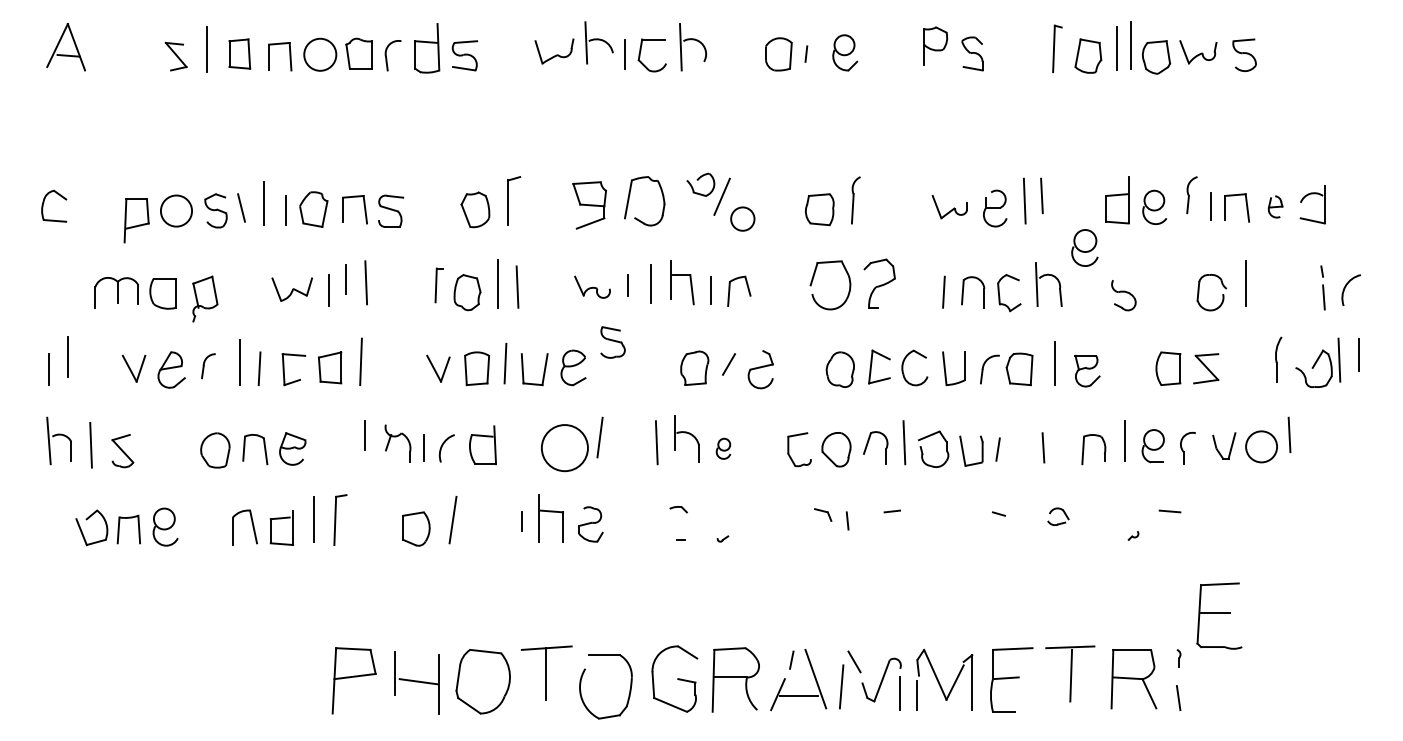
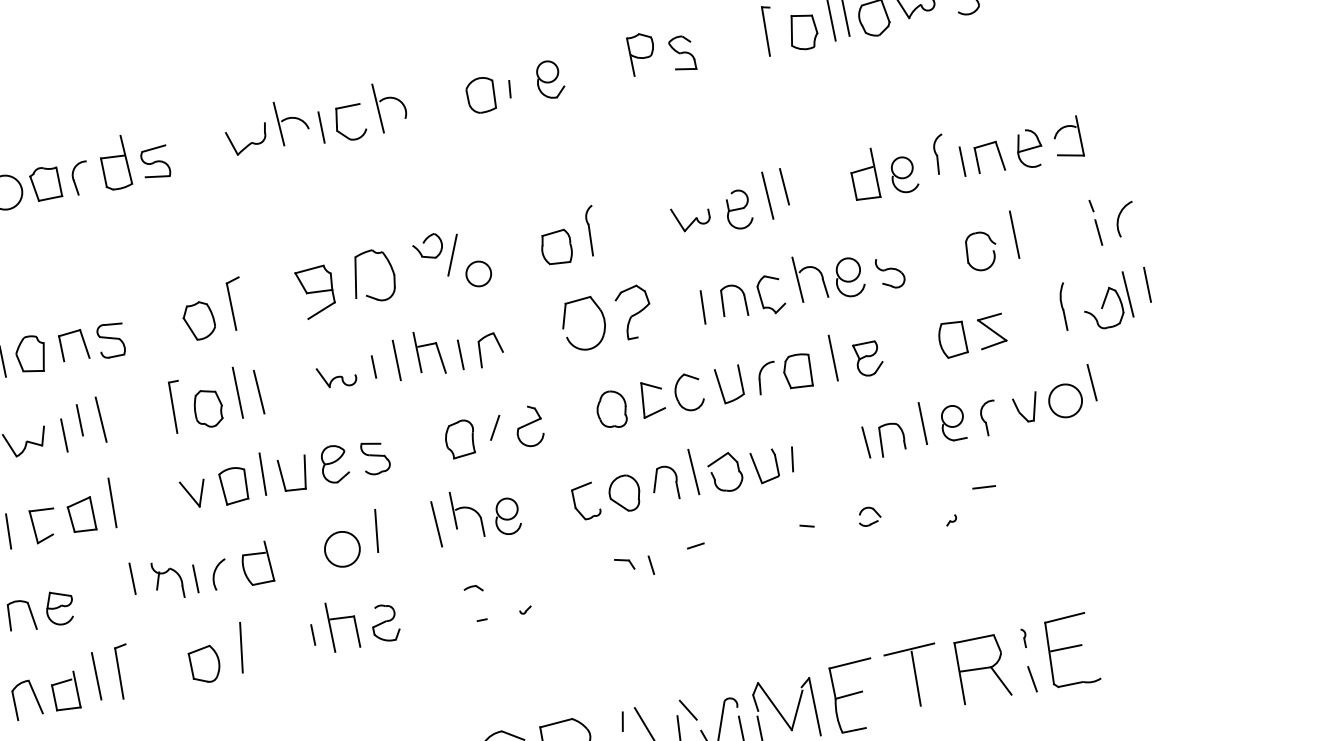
part: (1275, 206) -> (1029, 148), size x1.67
part: (1084, 247) -> (848, 276), moved
part: (438, 285) -> (176, 407), size x1.43
part: (612, 342) -> (375, 457), moved
circle: (564, 447) -> (341, 548), size x0.71
line: (1043, 447) -> (866, 442), moved
part: (723, 448) -> (507, 516), size x1.67
part: (1219, 615) -> (1070, 650), moved

